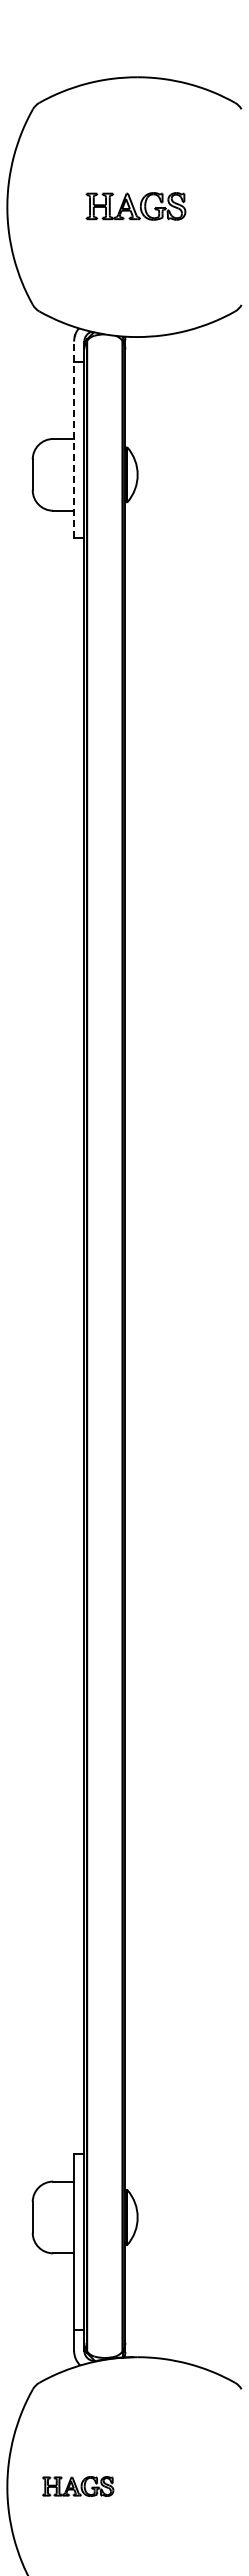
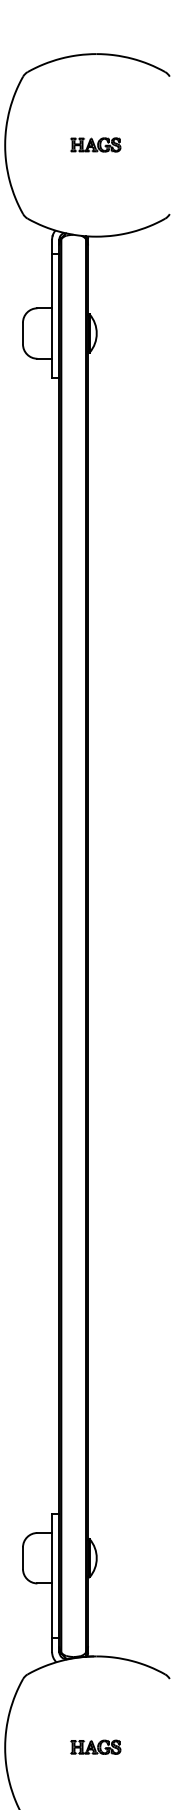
part: (136, 206) -> (95, 144), size x0.71
line: (74, 439) -> (52, 308), dashed -> solid
part: (78, 2486) -> (95, 1747), moved

